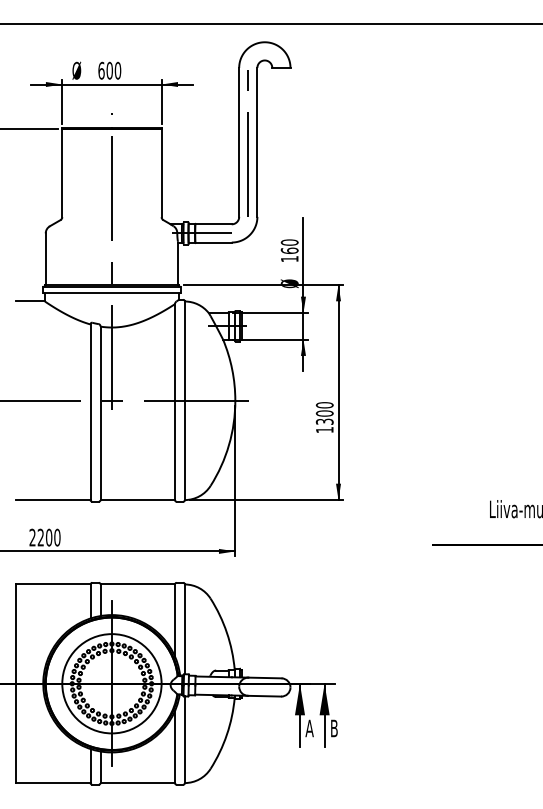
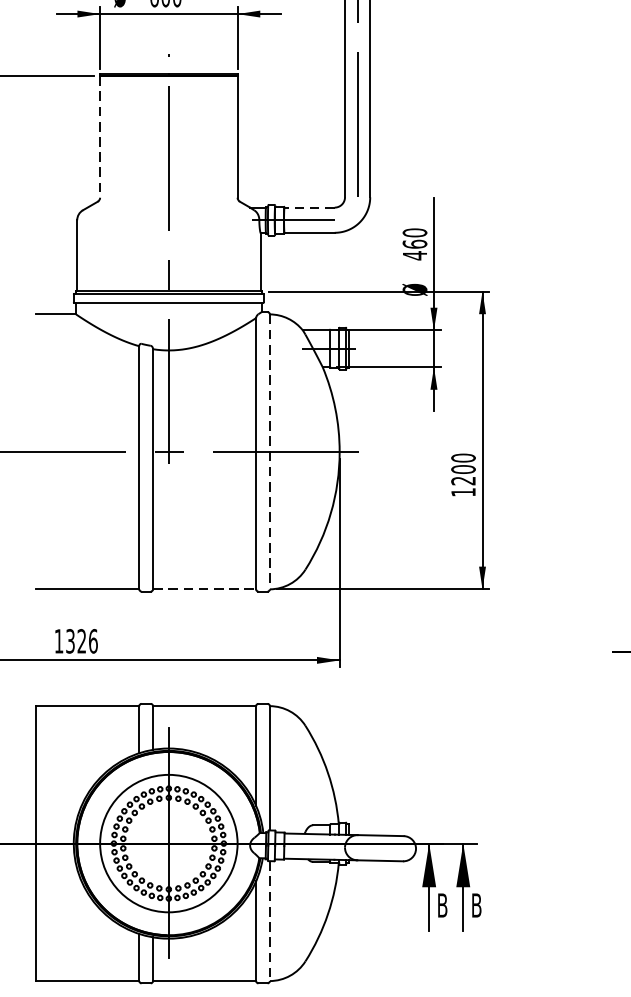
line: (62, 173) -> (100, 137), solid -> dashed
line: (213, 224) -> (309, 207), solid -> dashed
text: (289, 258) -> (414, 254), 160 -> 460
line: (184, 401) -> (269, 452), solid -> dashed
text: (324, 421) -> (463, 480), 1300 -> 1200
line: (138, 500) -> (205, 589), solid -> dashed
text: (44, 537) -> (75, 641), 2200 -> 1326
text: (309, 728) -> (442, 905), A -> B
line: (184, 740) -> (269, 922), solid -> dashed

